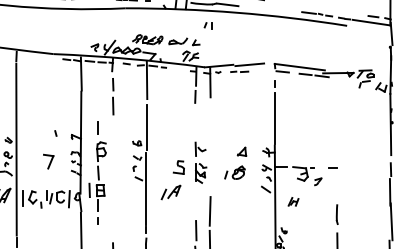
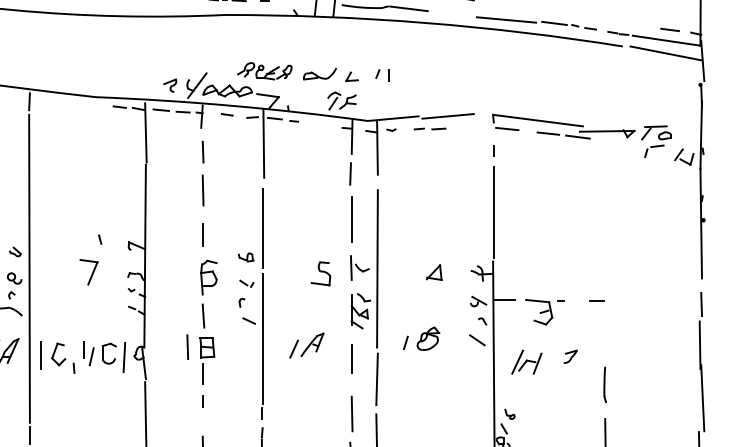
line: (281, 10) -> (505, 18), added
part: (207, 25) -> (381, 74), moved
line: (370, 29) -> (664, 53), added
line: (196, 121) -> (352, 218), added
line: (210, 149) -> (377, 268), added
part: (48, 161) -> (88, 271), moved
part: (178, 167) -> (320, 273), moved
part: (97, 172) -> (201, 315), moved
part: (234, 172) -> (420, 338), moved
part: (318, 181) -> (571, 356), moved
line: (195, 199) -> (350, 358), added
part: (293, 201) -> (526, 361), size x1.67

